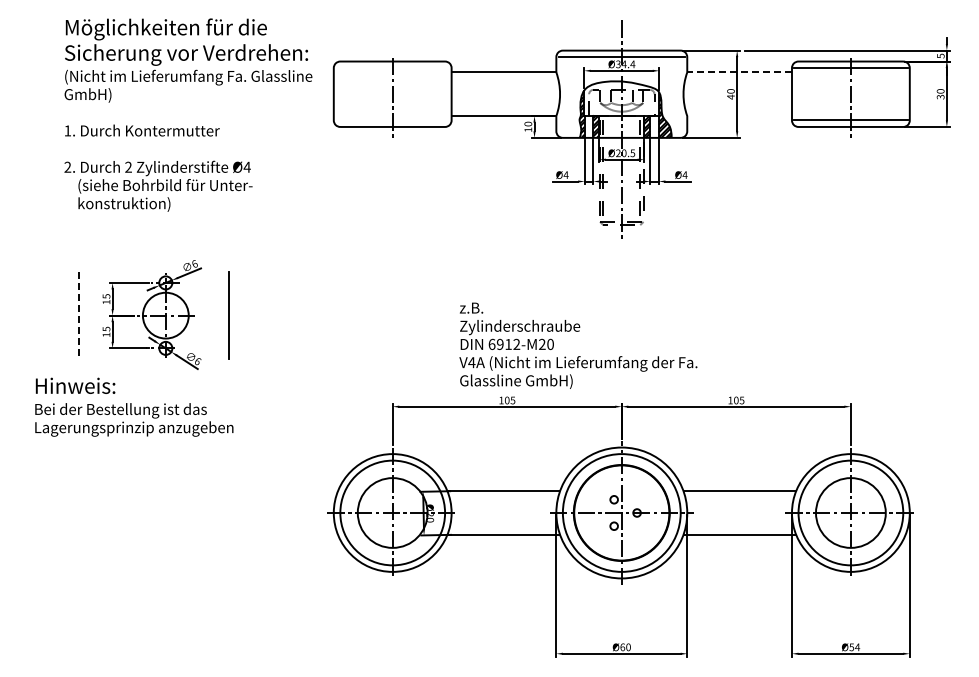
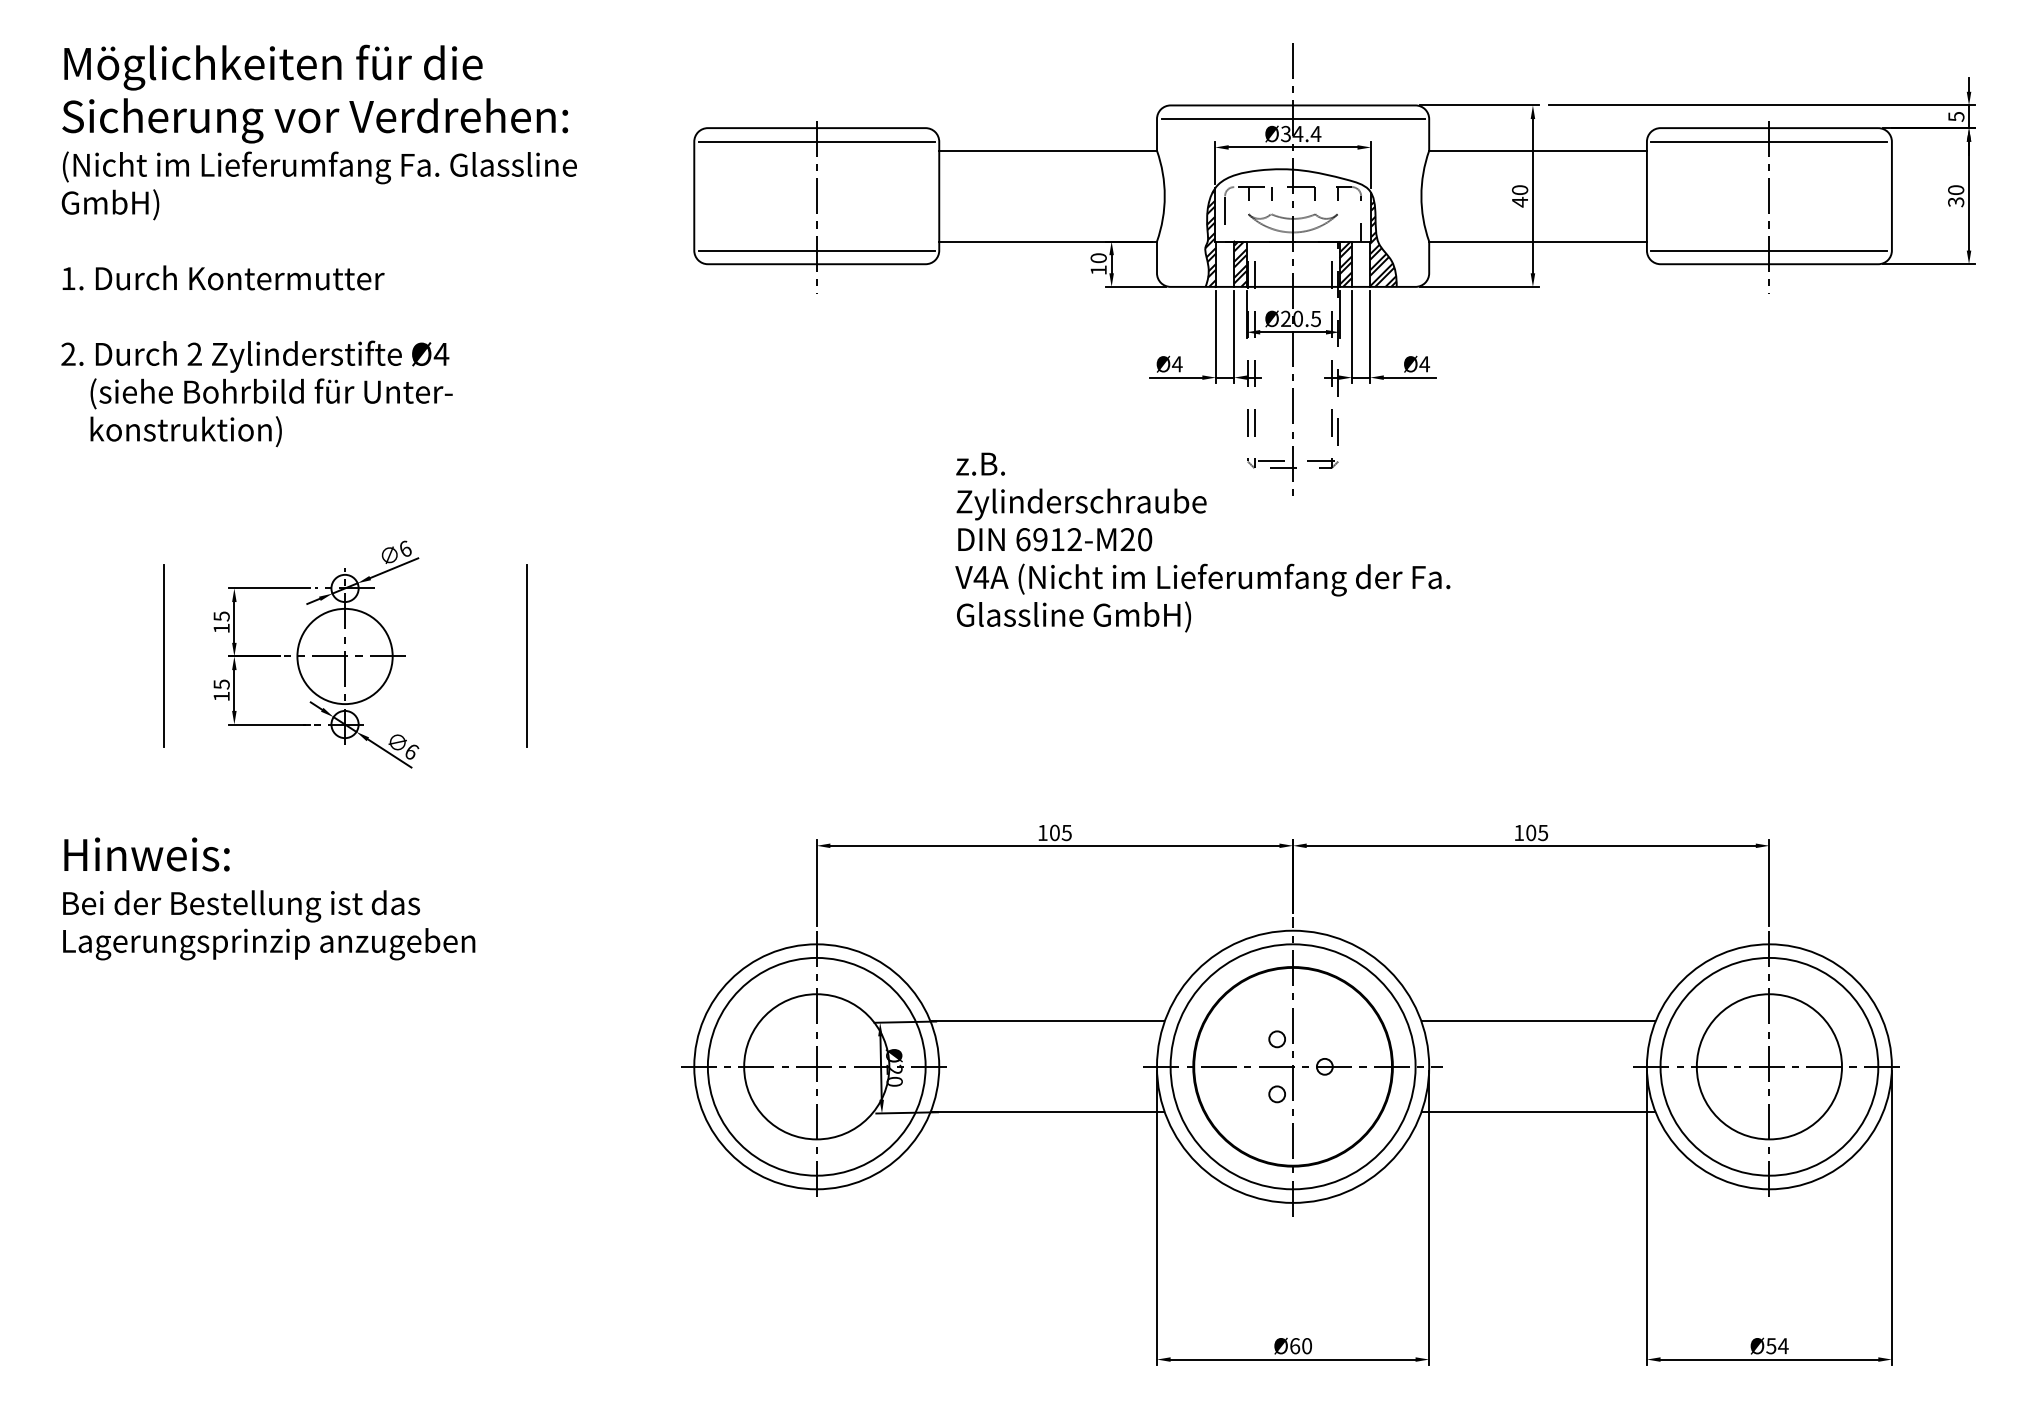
line: (392, 68) -> (816, 142), added
line: (739, 72) -> (1537, 150), dashed -> solid
text: (188, 114) -> (319, 244), moved
line: (739, 116) -> (1537, 242), added
line: (392, 120) -> (816, 250), added
line: (78, 315) -> (163, 656), dashed -> solid
line: (228, 315) -> (525, 656), moved
text: (578, 345) -> (1203, 541), moved
text: (134, 406) -> (269, 897), moved

